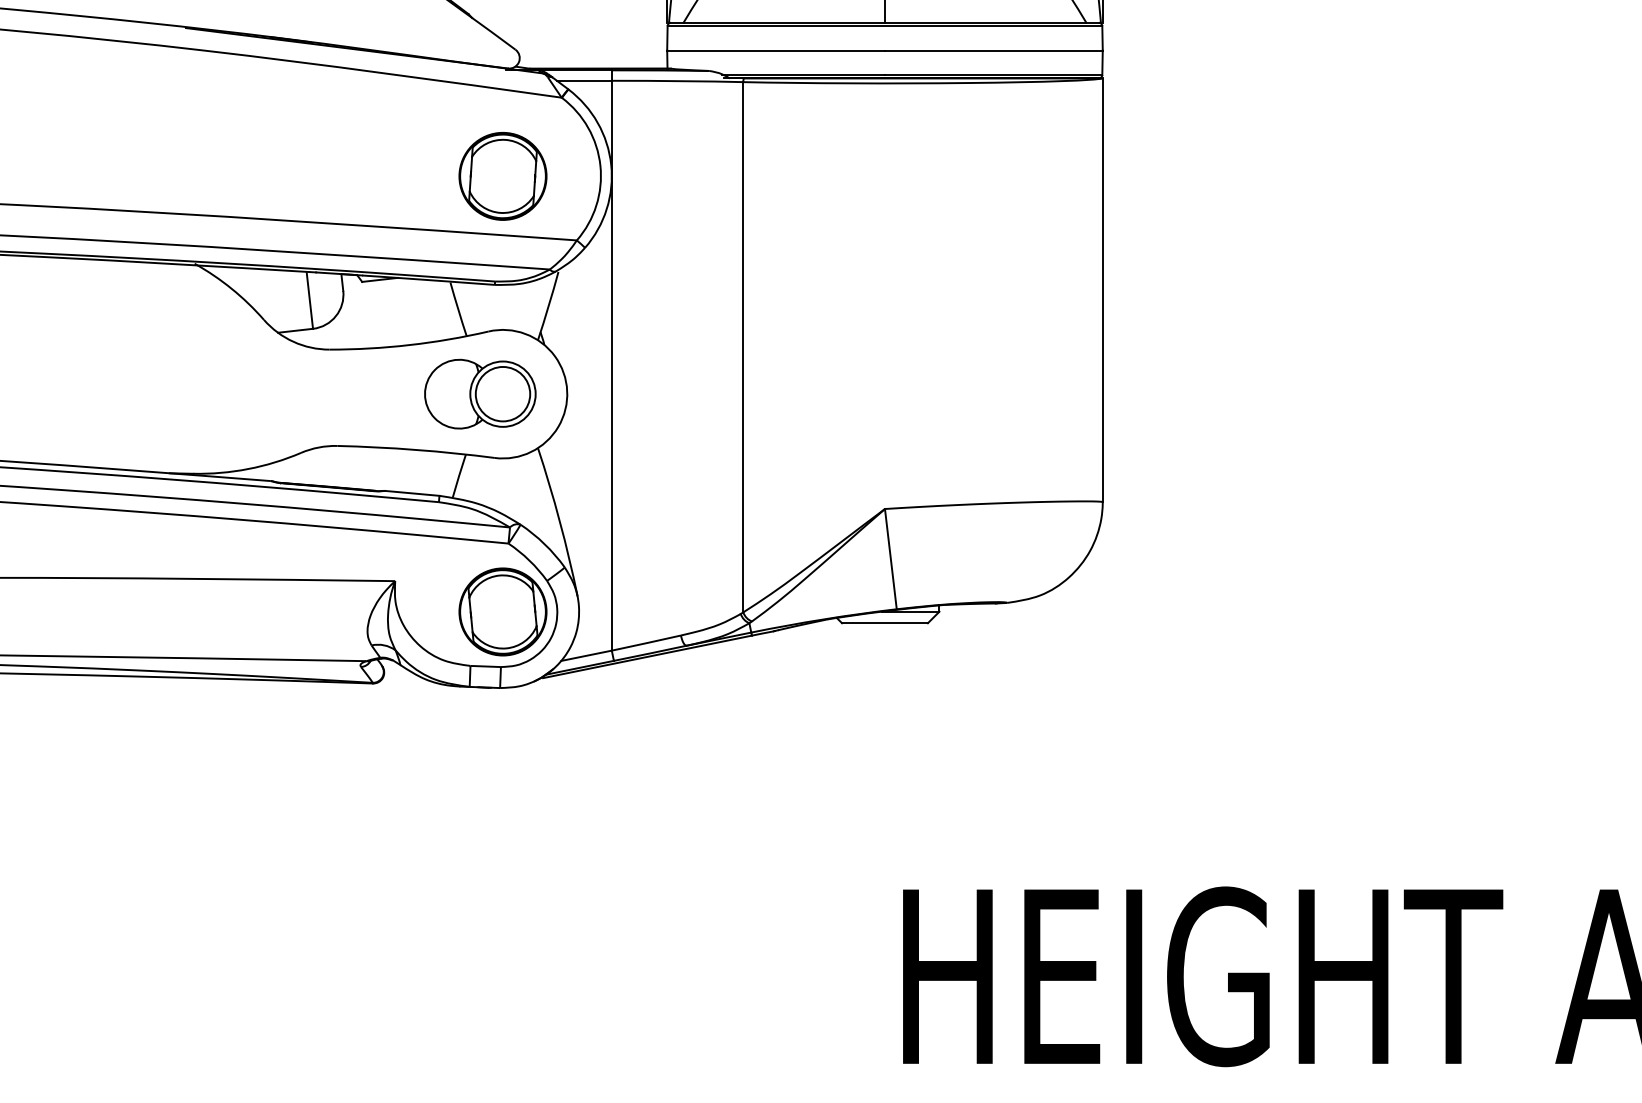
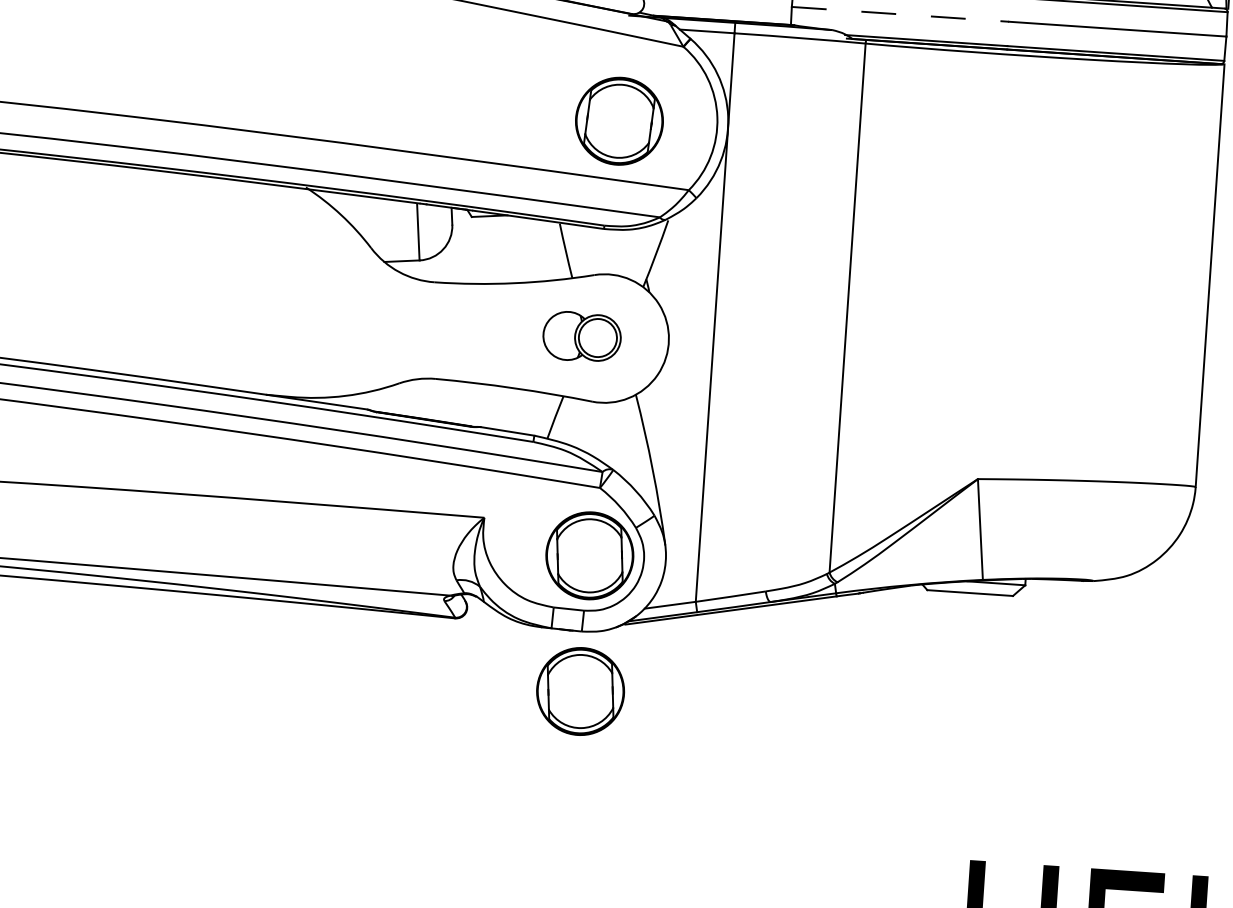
line: (776, 50) -> (900, 14), solid -> dashed
part: (480, 393) -> (582, 336), size x0.7
part: (502, 747) -> (580, 691), added

